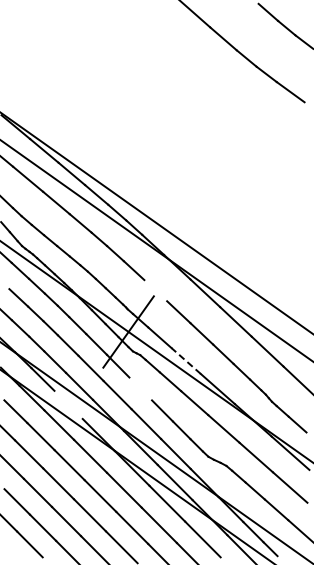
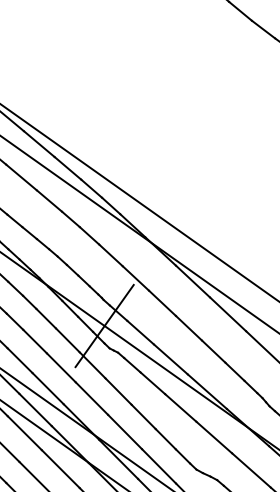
line: (155, 290) -> (135, 278), added
line: (186, 361) -> (171, 359), dashed -> solid
line: (140, 388) -> (118, 391), added
line: (68, 404) -> (35, 409), added

